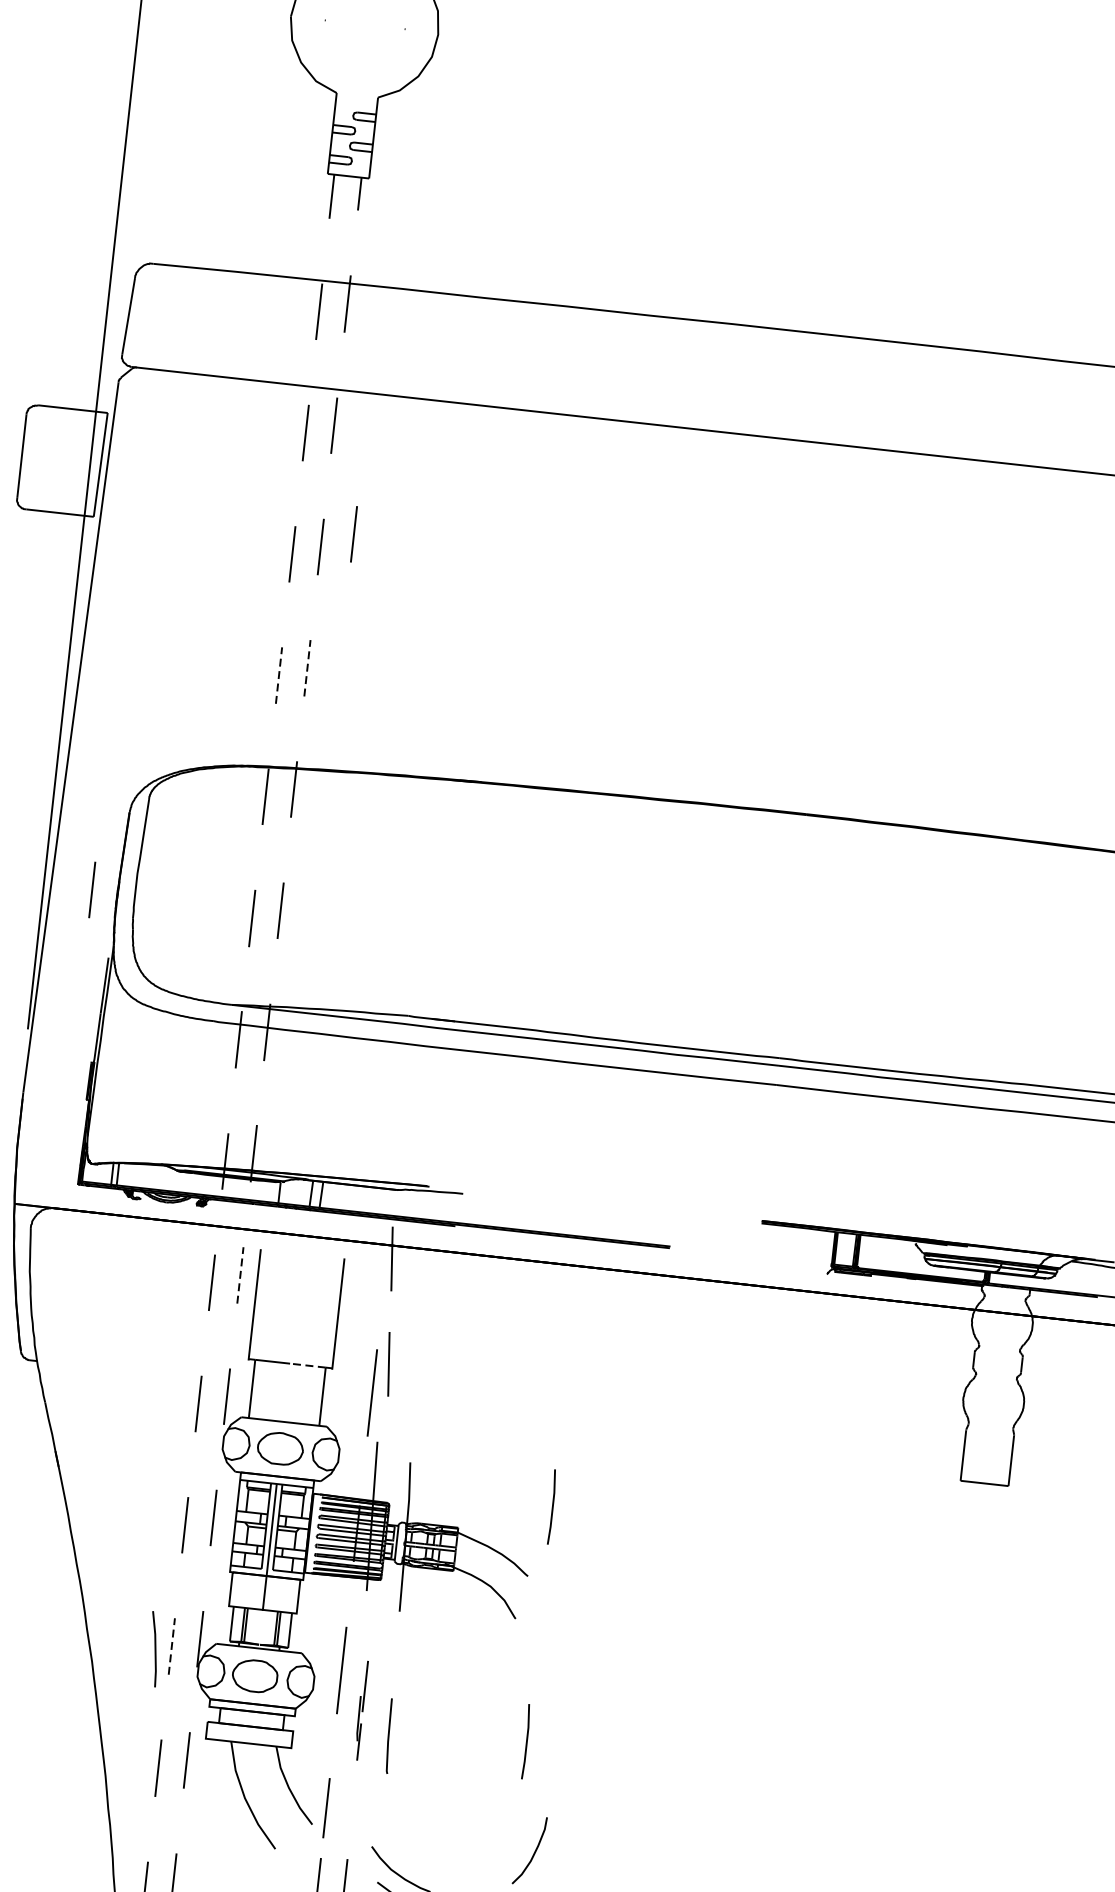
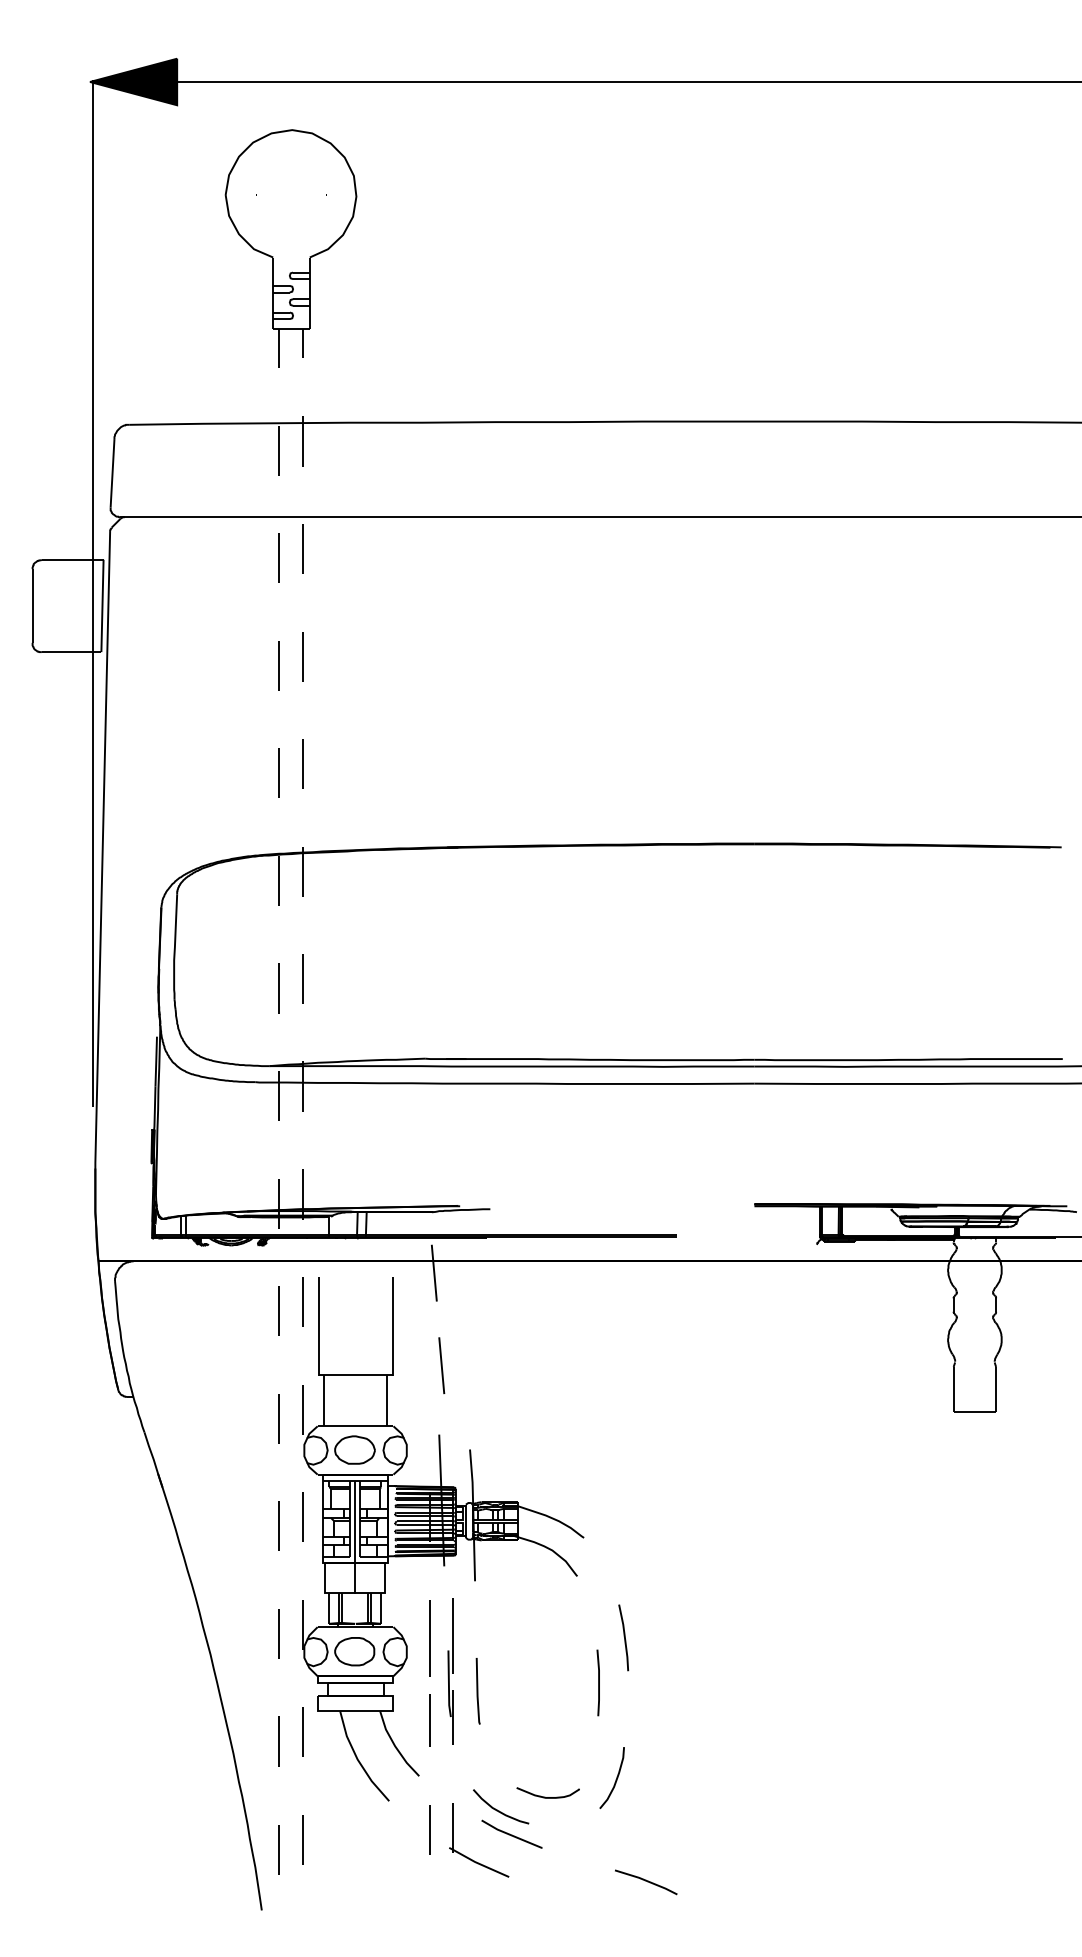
line: (353, 533) -> (330, 641), removed
line: (307, 668) -> (303, 764), dashed -> solid
line: (278, 674) -> (278, 772), dashed -> solid
line: (91, 889) -> (135, 978), removed
line: (240, 1275) -> (303, 1302), dashed -> solid
line: (307, 1365) -> (370, 1374), dashed -> solid
line: (371, 1393) -> (429, 1392), removed
line: (552, 1506) -> (598, 1474), removed
line: (171, 1646) -> (278, 1633), dashed -> solid
line: (154, 1647) -> (623, 1636), moved
part: (360, 1710) -> (450, 1671), size x1.67
line: (325, 1808) -> (429, 1720), moved
curve: (452, 1863) -> (545, 1796), added

